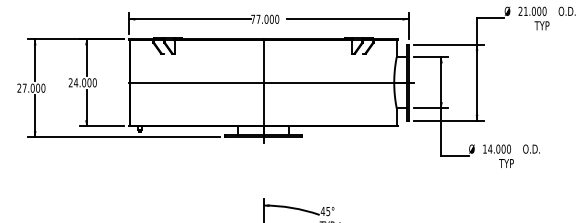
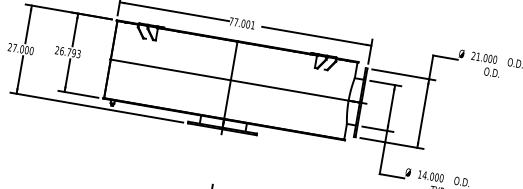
text: (277, 18) -> (253, 24), 77.000 -> 77.001
text: (542, 25) -> (491, 72), TYP -> O.D.
text: (84, 82) -> (69, 52), 24.000 -> 26.793

